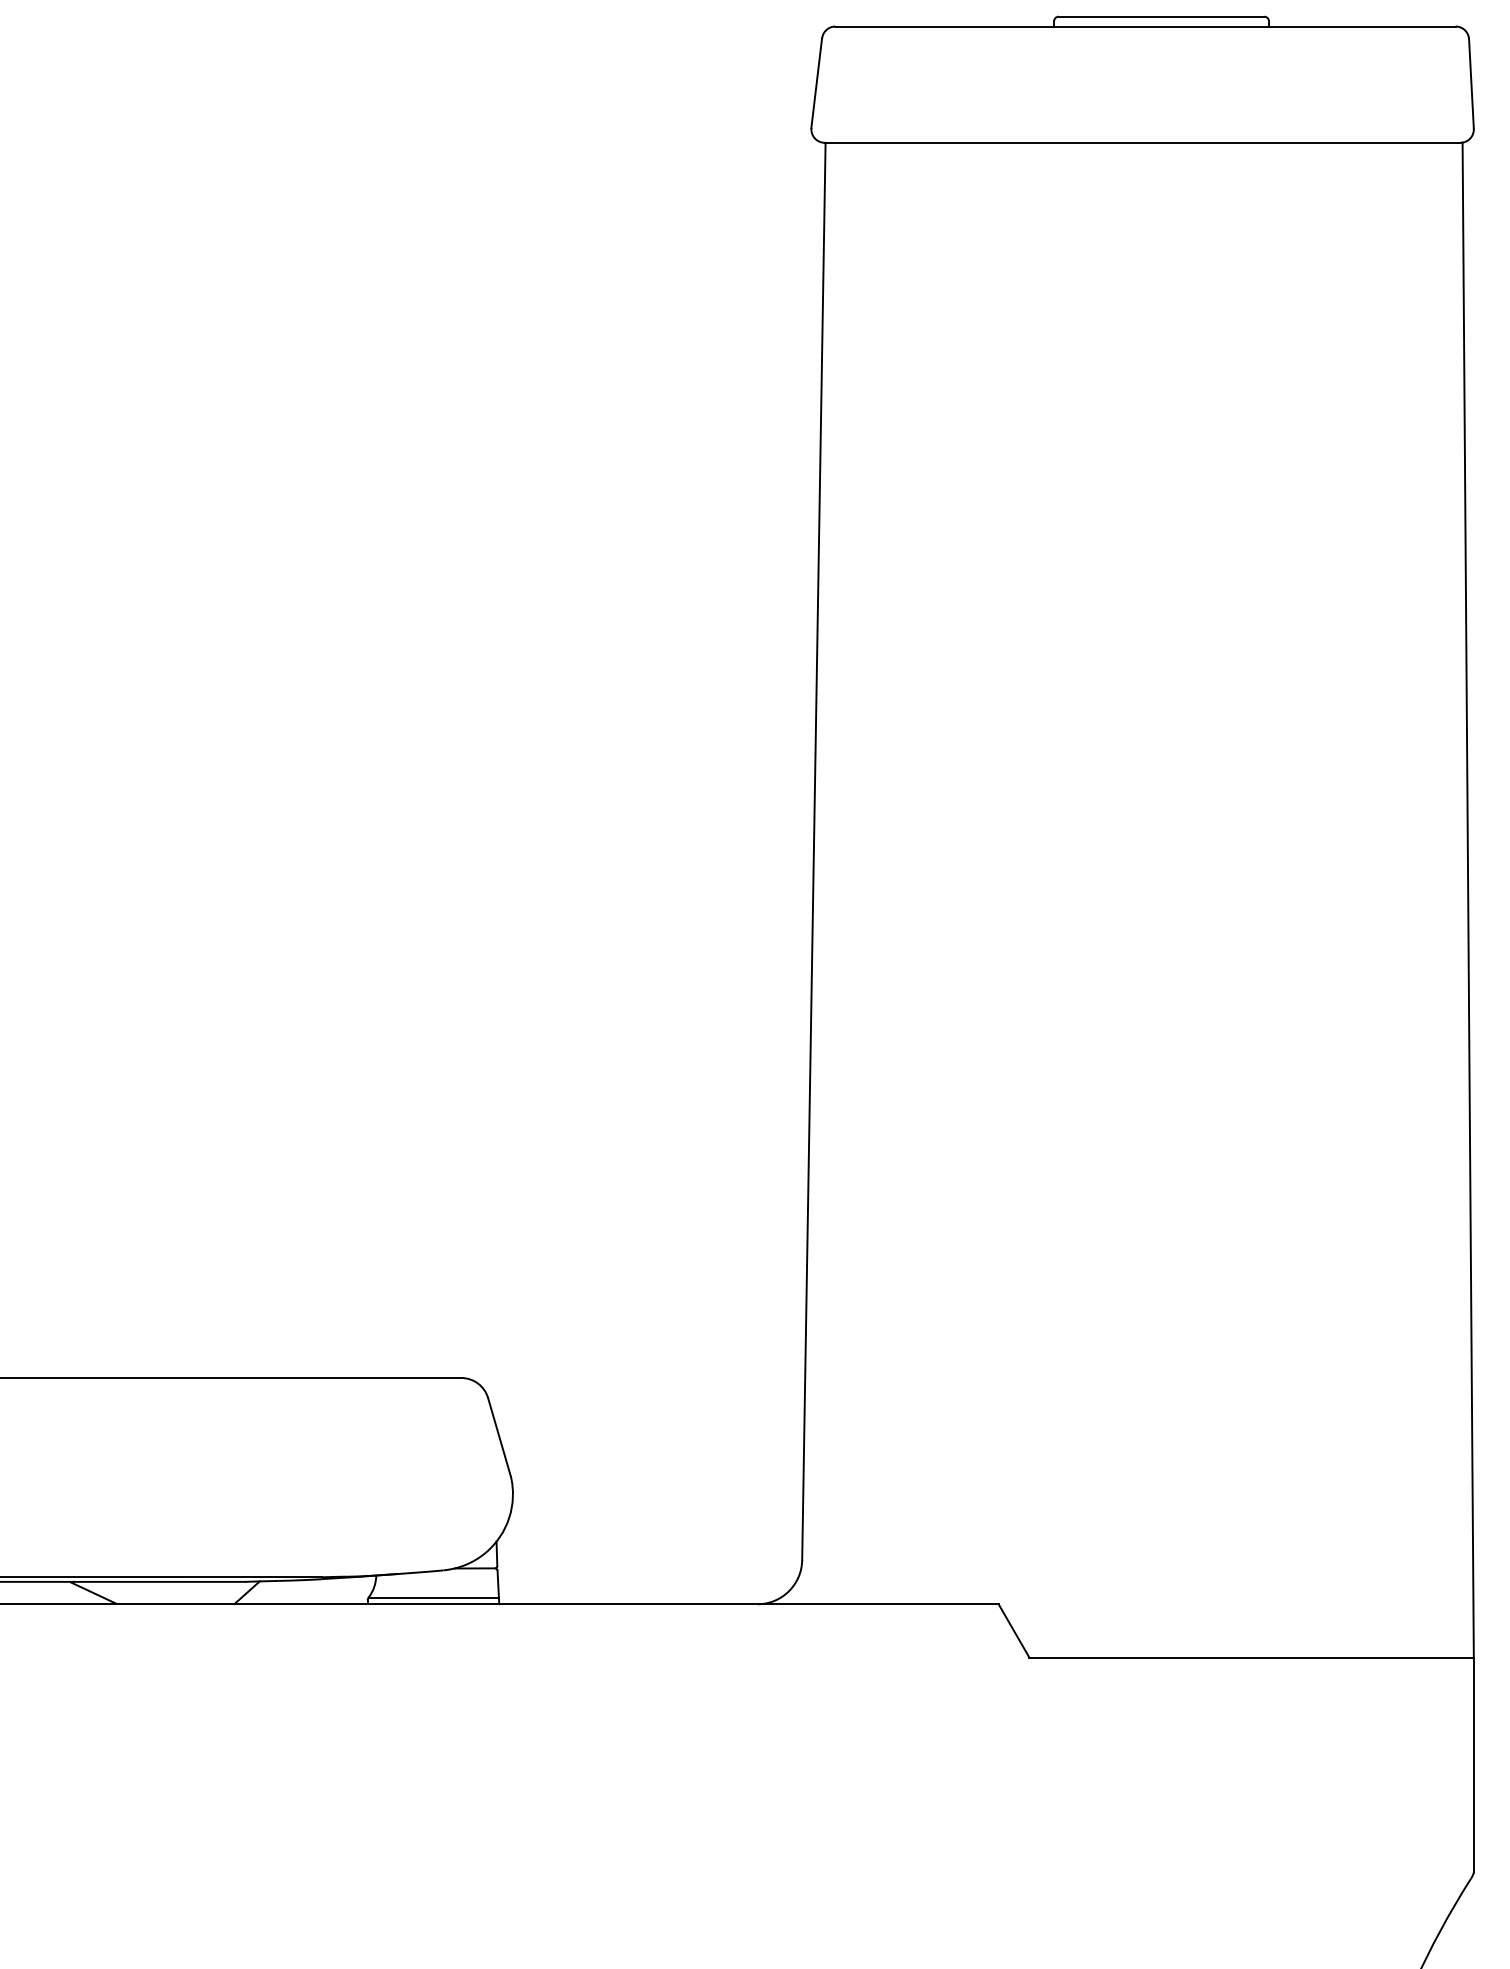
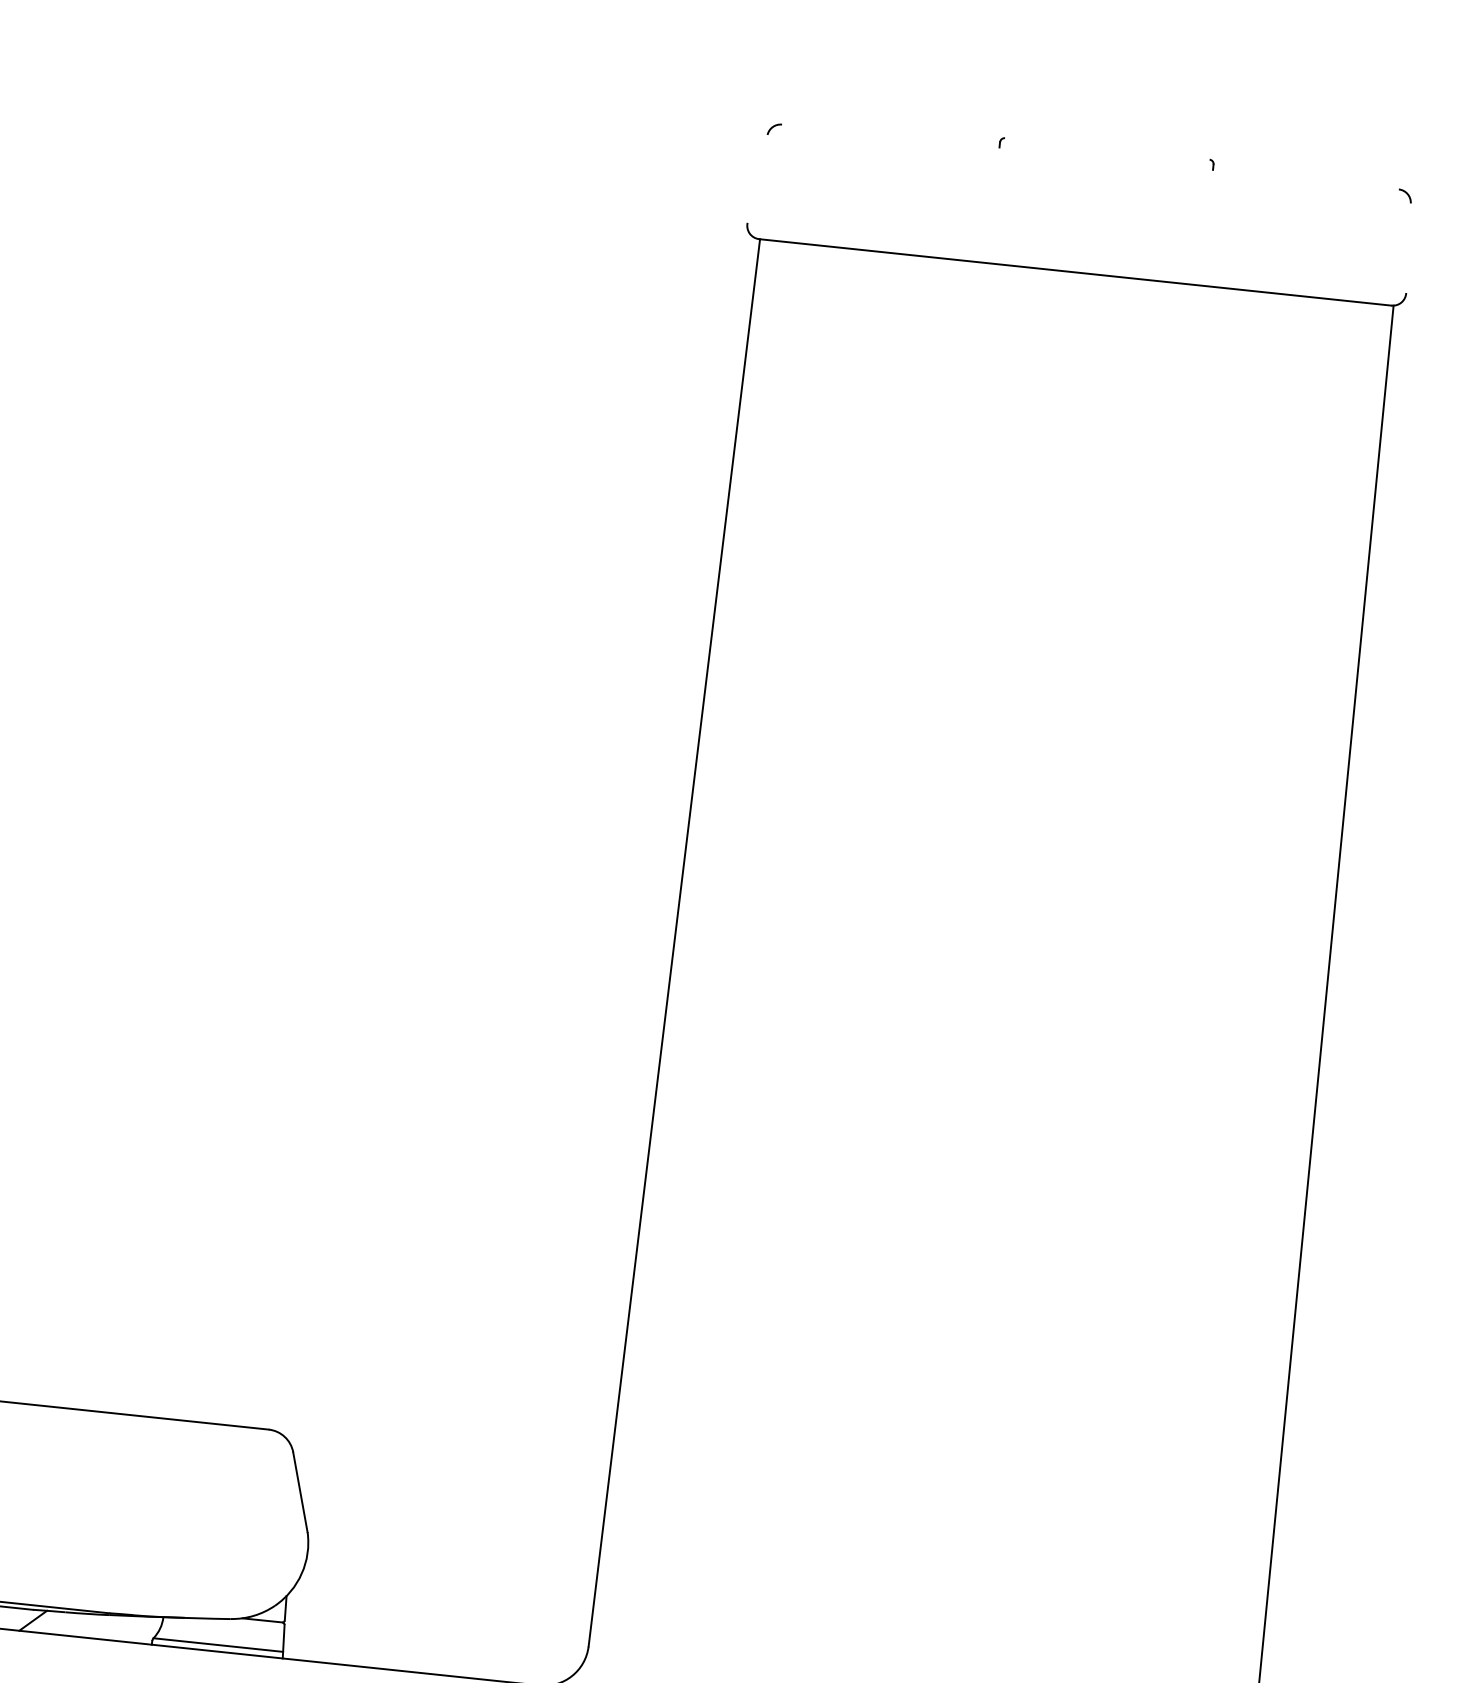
line: (1161, 16) -> (1107, 148), removed
line: (1145, 26) -> (1090, 157), removed
line: (816, 82) -> (757, 178), removed
line: (1471, 83) -> (1408, 247), removed

